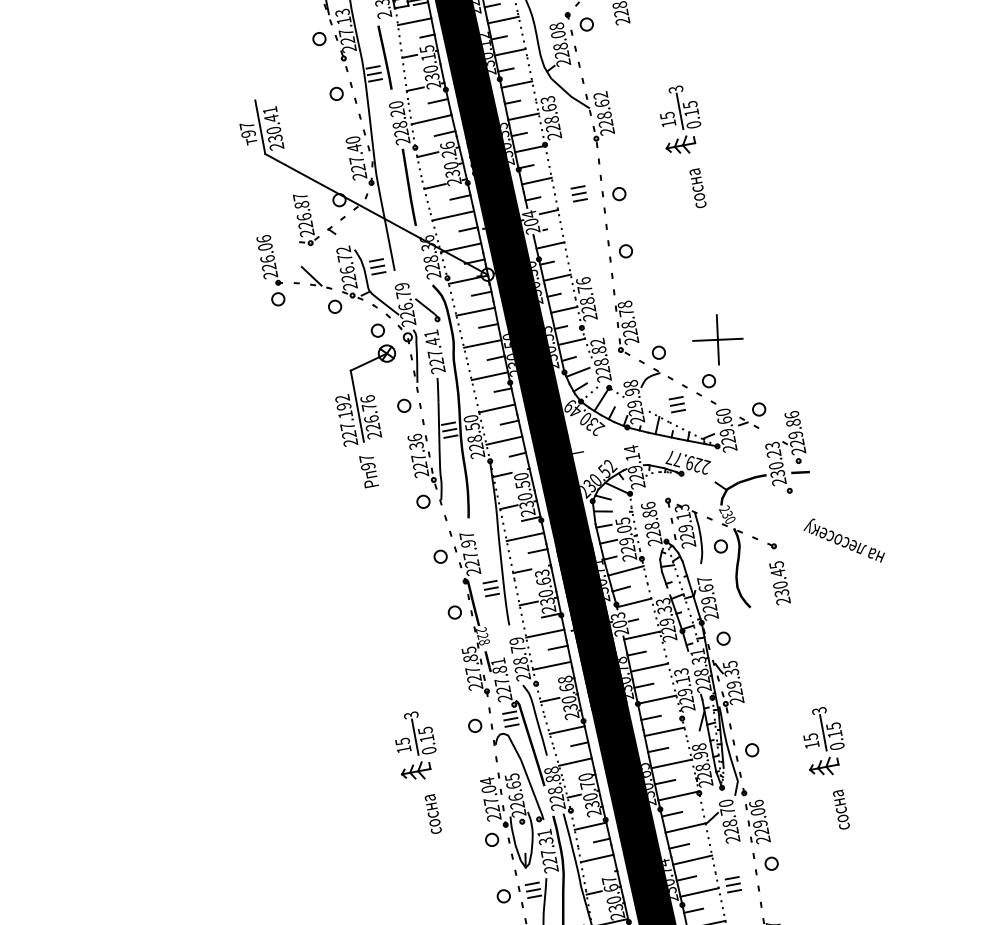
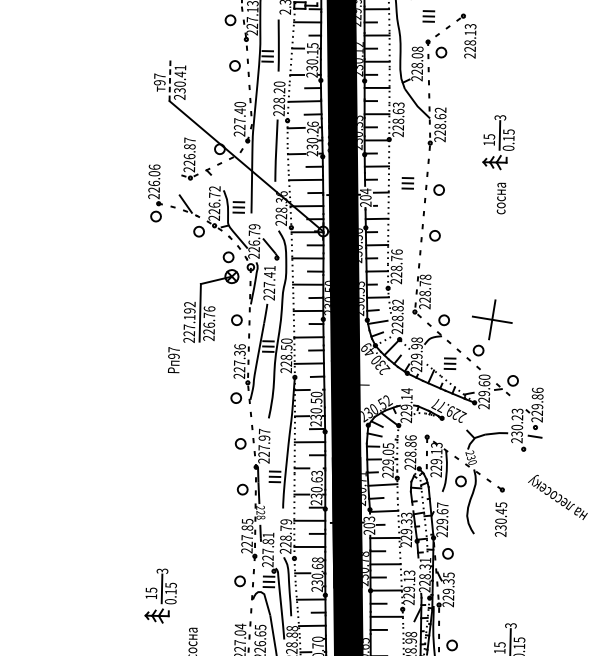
line: (260, 126) -> (170, 78), solid -> dashed
text: (368, 472) -> (173, 361), moved
part: (415, 745) -> (160, 595), moved
line: (671, 763) -> (387, 642), removed

